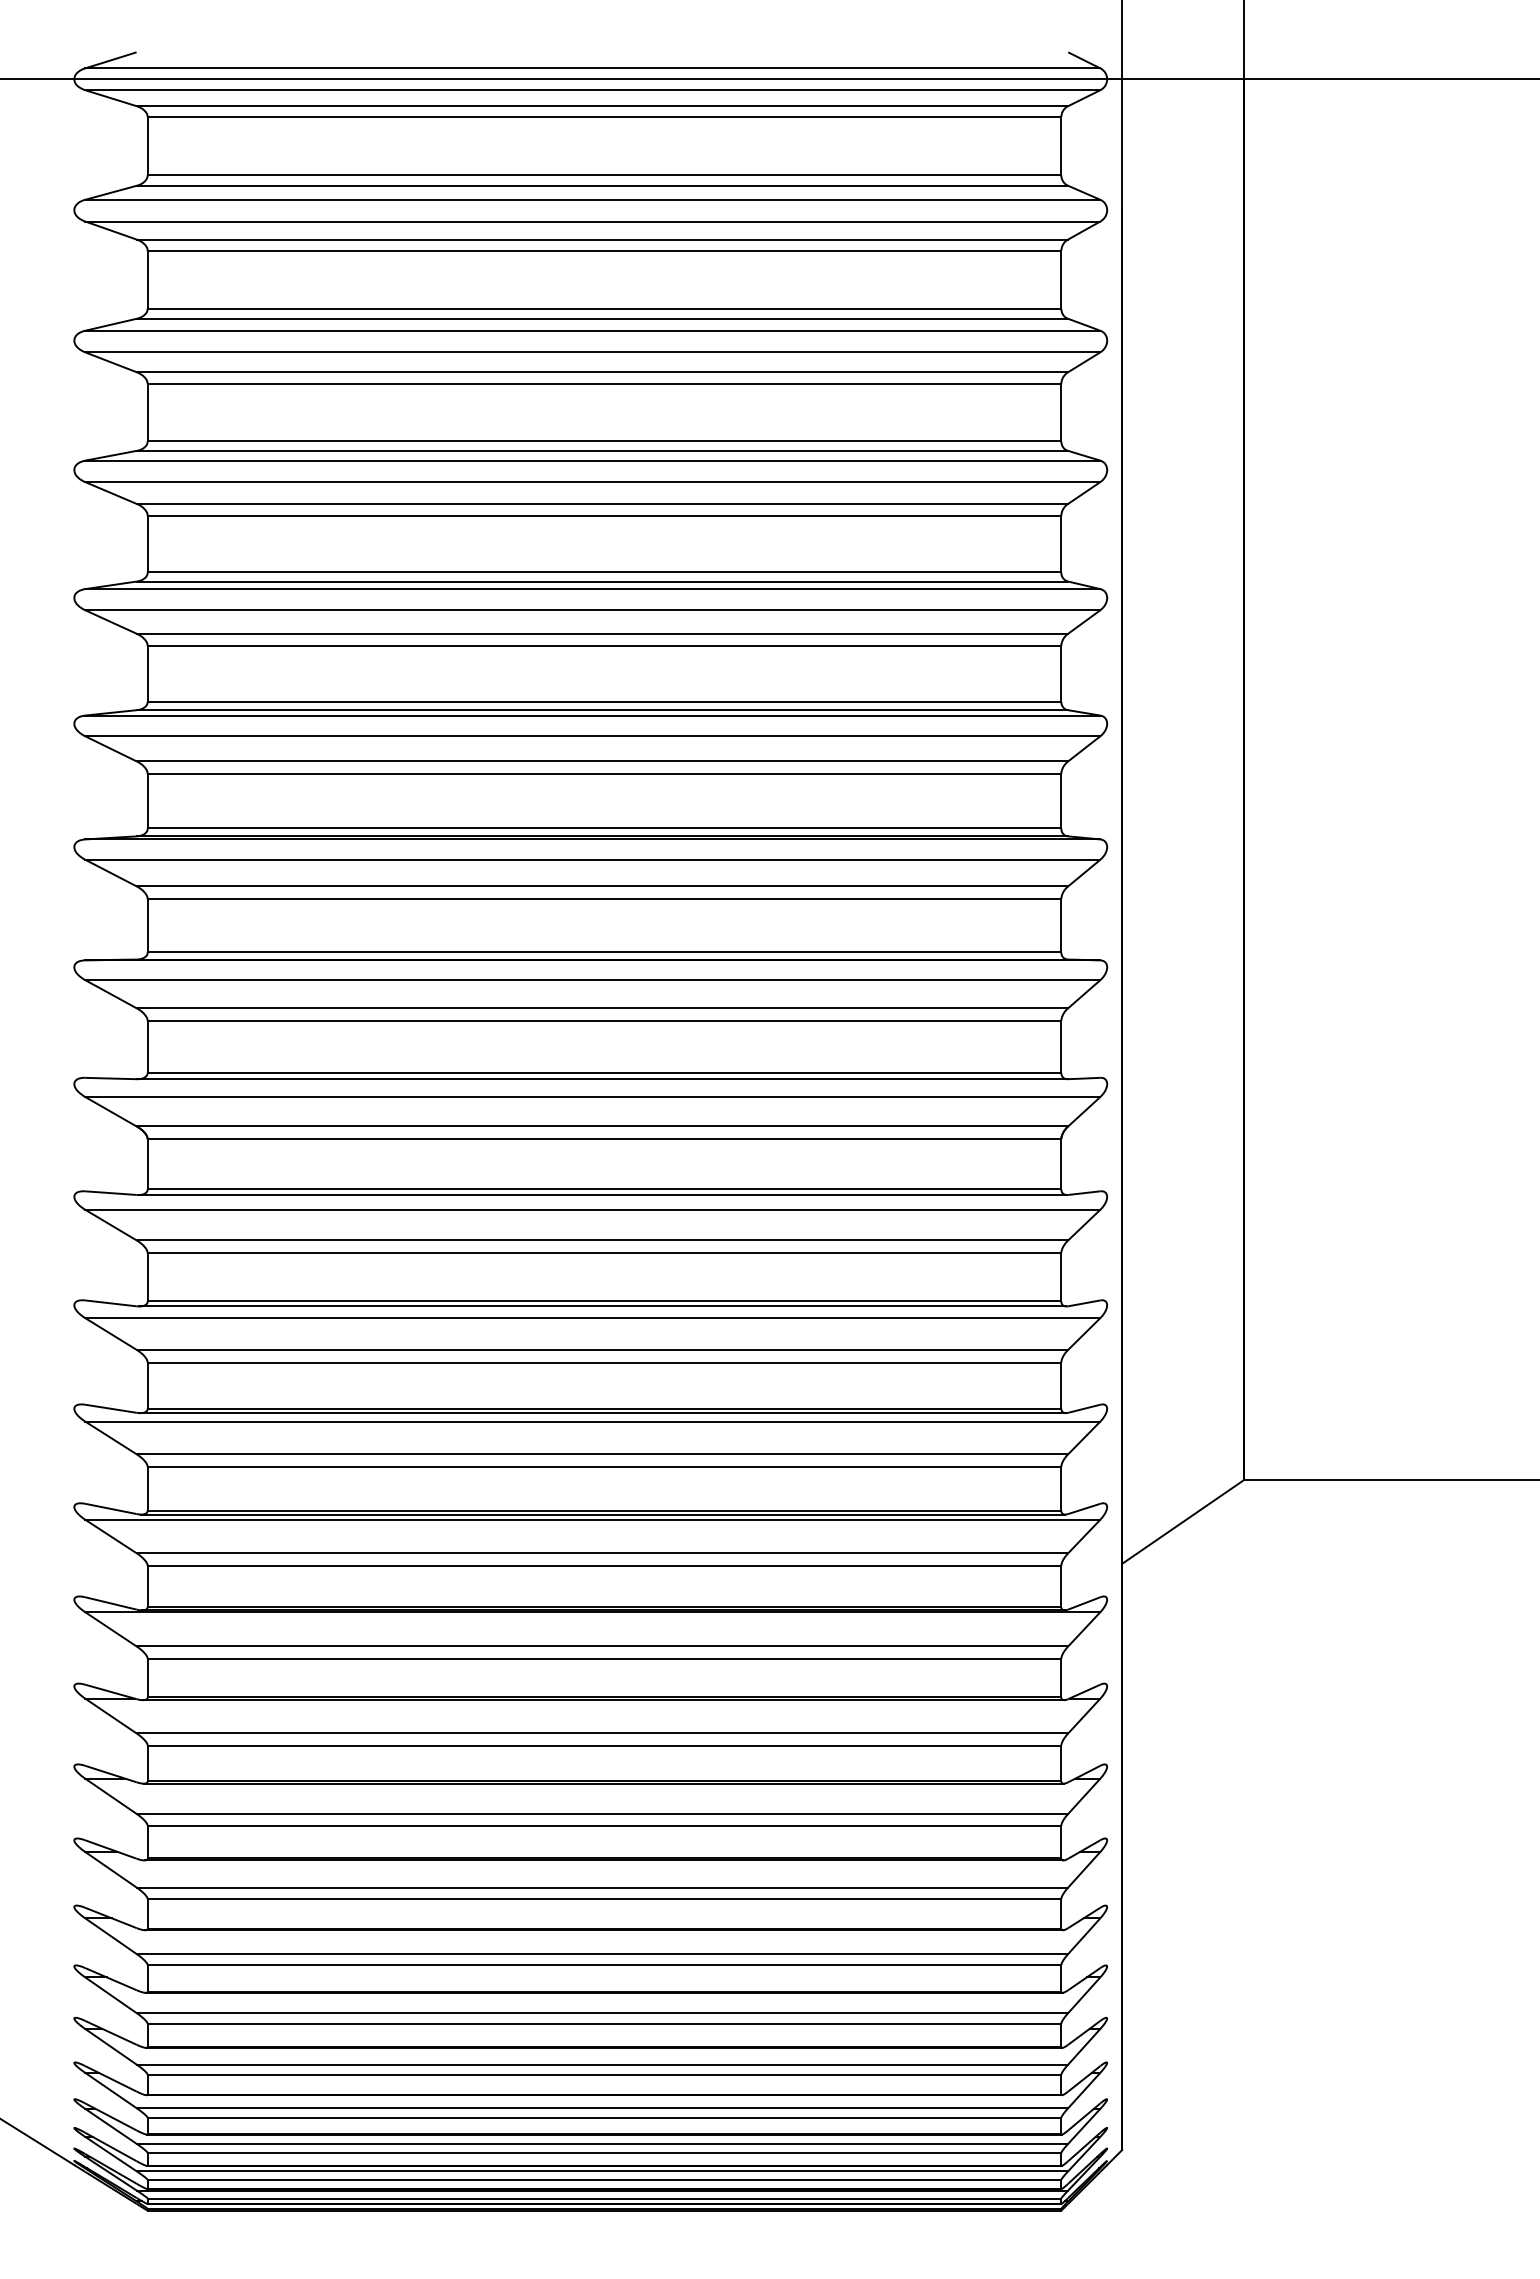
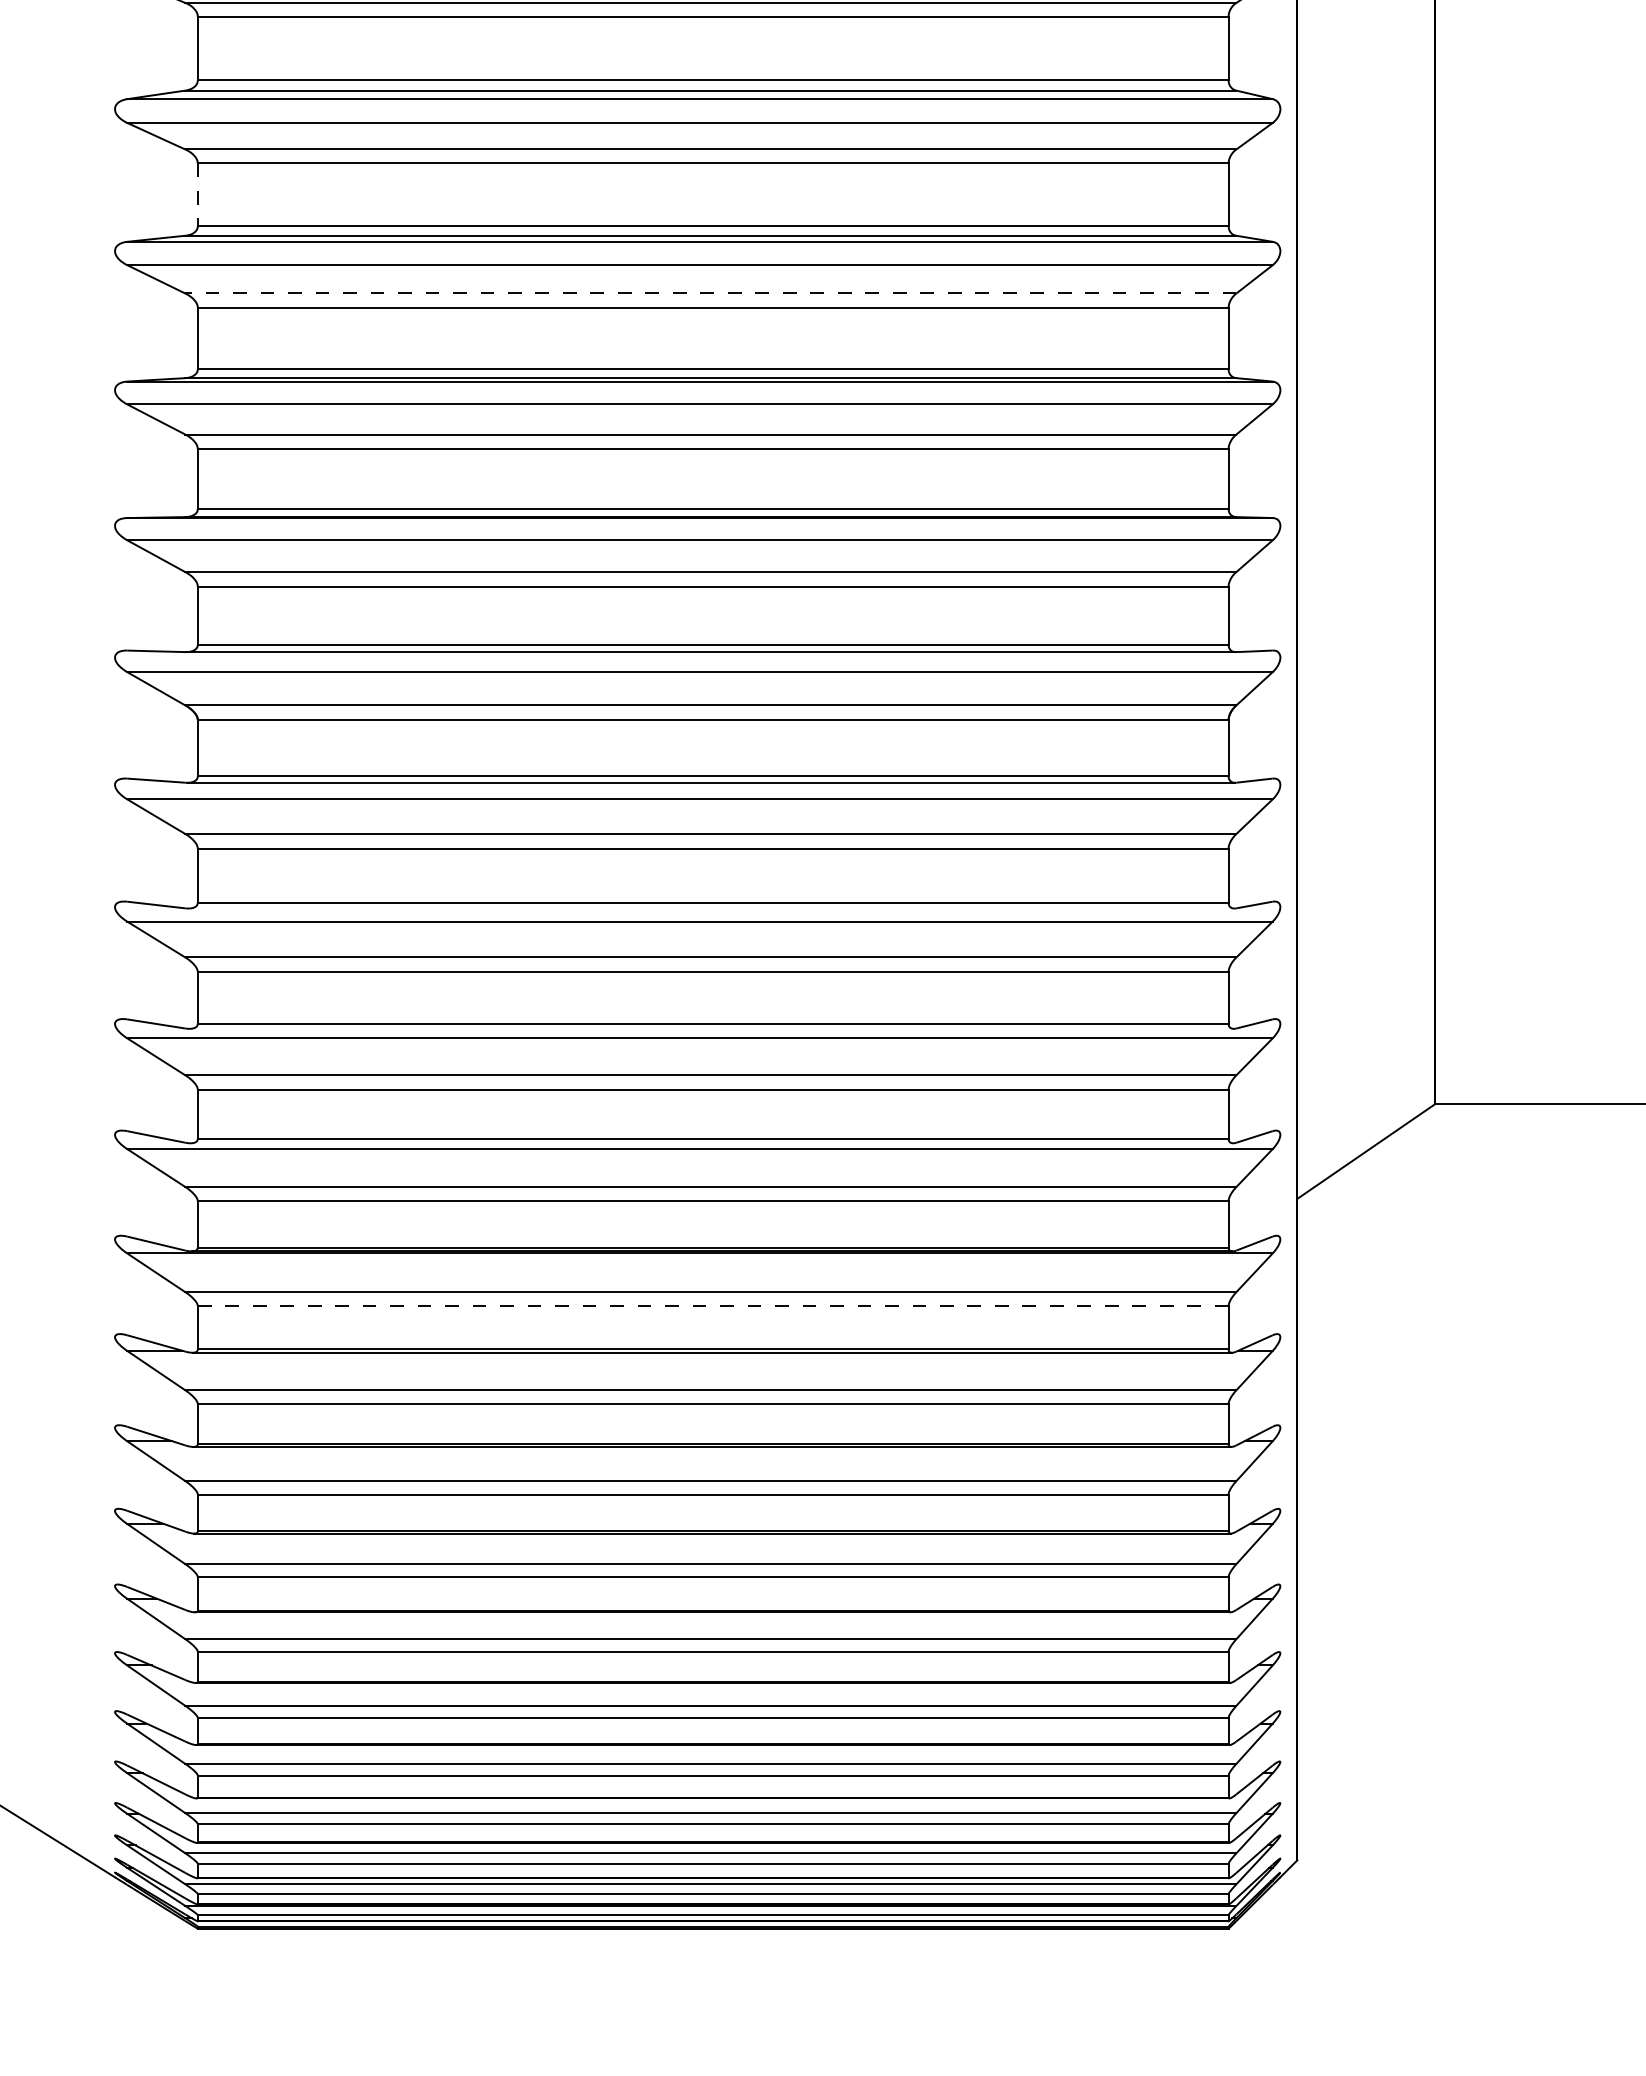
line: (147, 673) -> (197, 194), solid -> dashed
line: (602, 761) -> (710, 293), solid -> dashed
line: (602, 1306) -> (710, 908), removed
line: (602, 1413) -> (710, 1029), removed
line: (603, 1514) -> (712, 1143), removed
line: (604, 1658) -> (713, 1305), solid -> dashed

